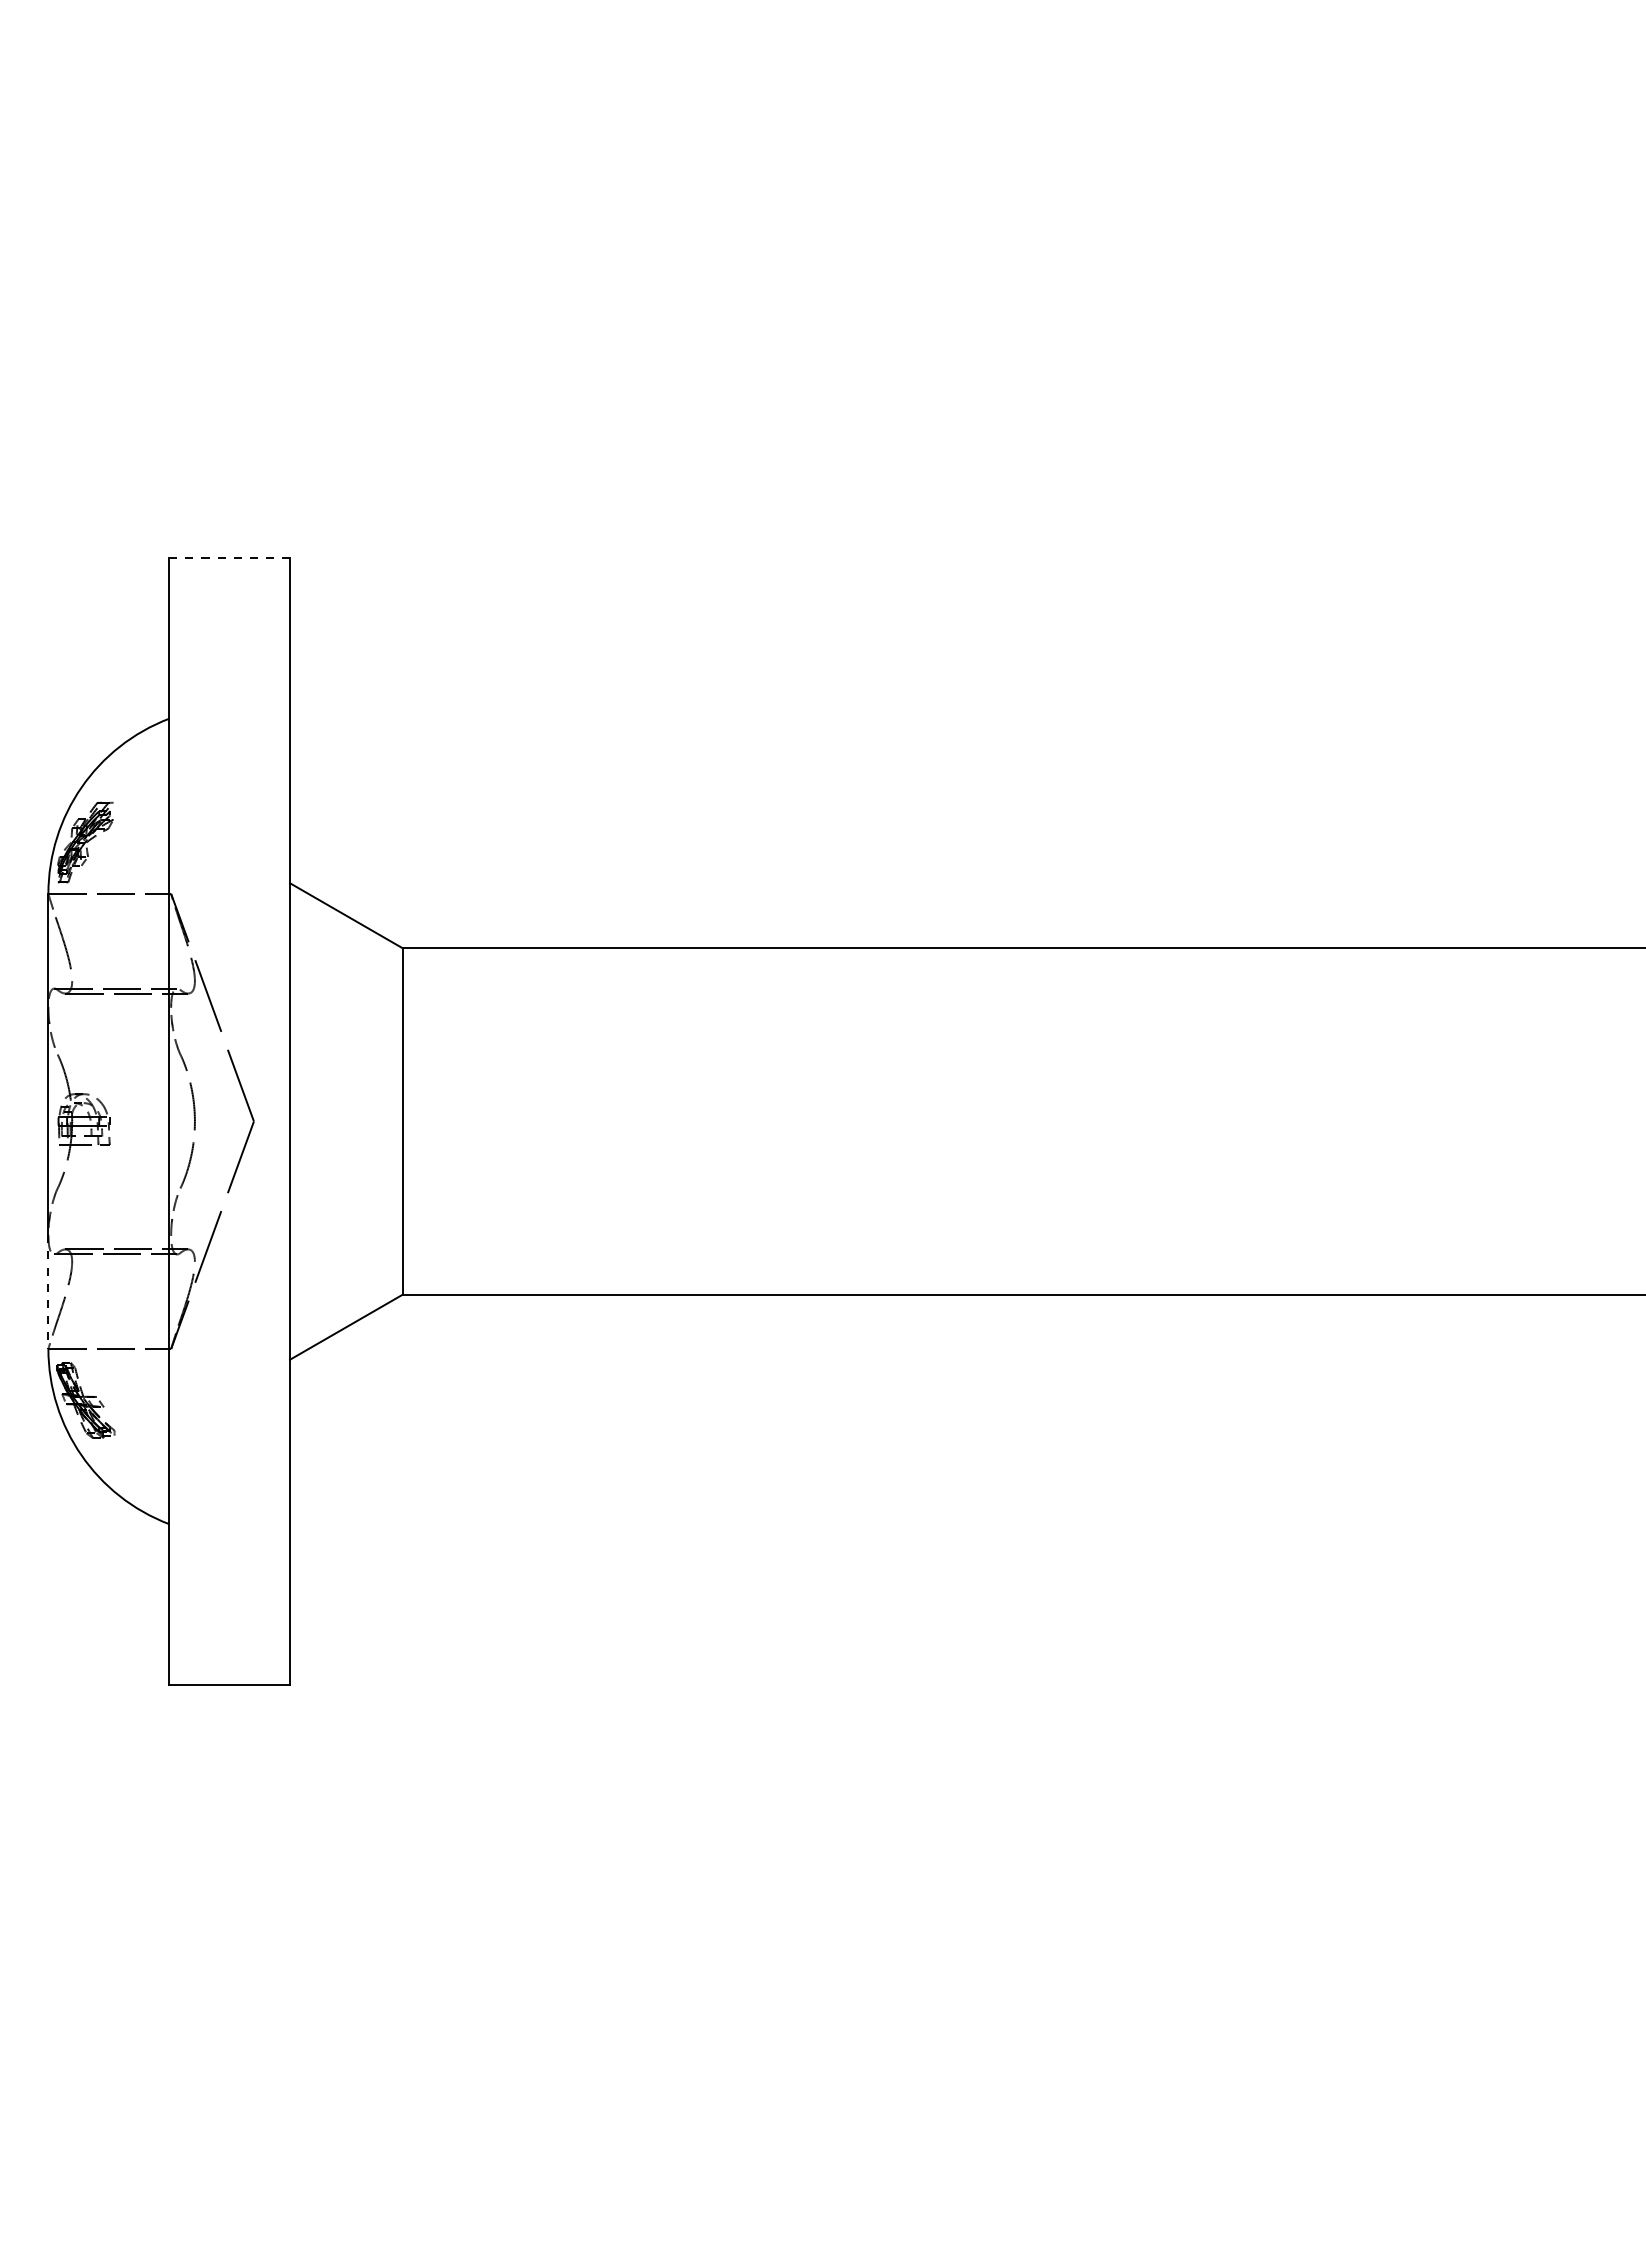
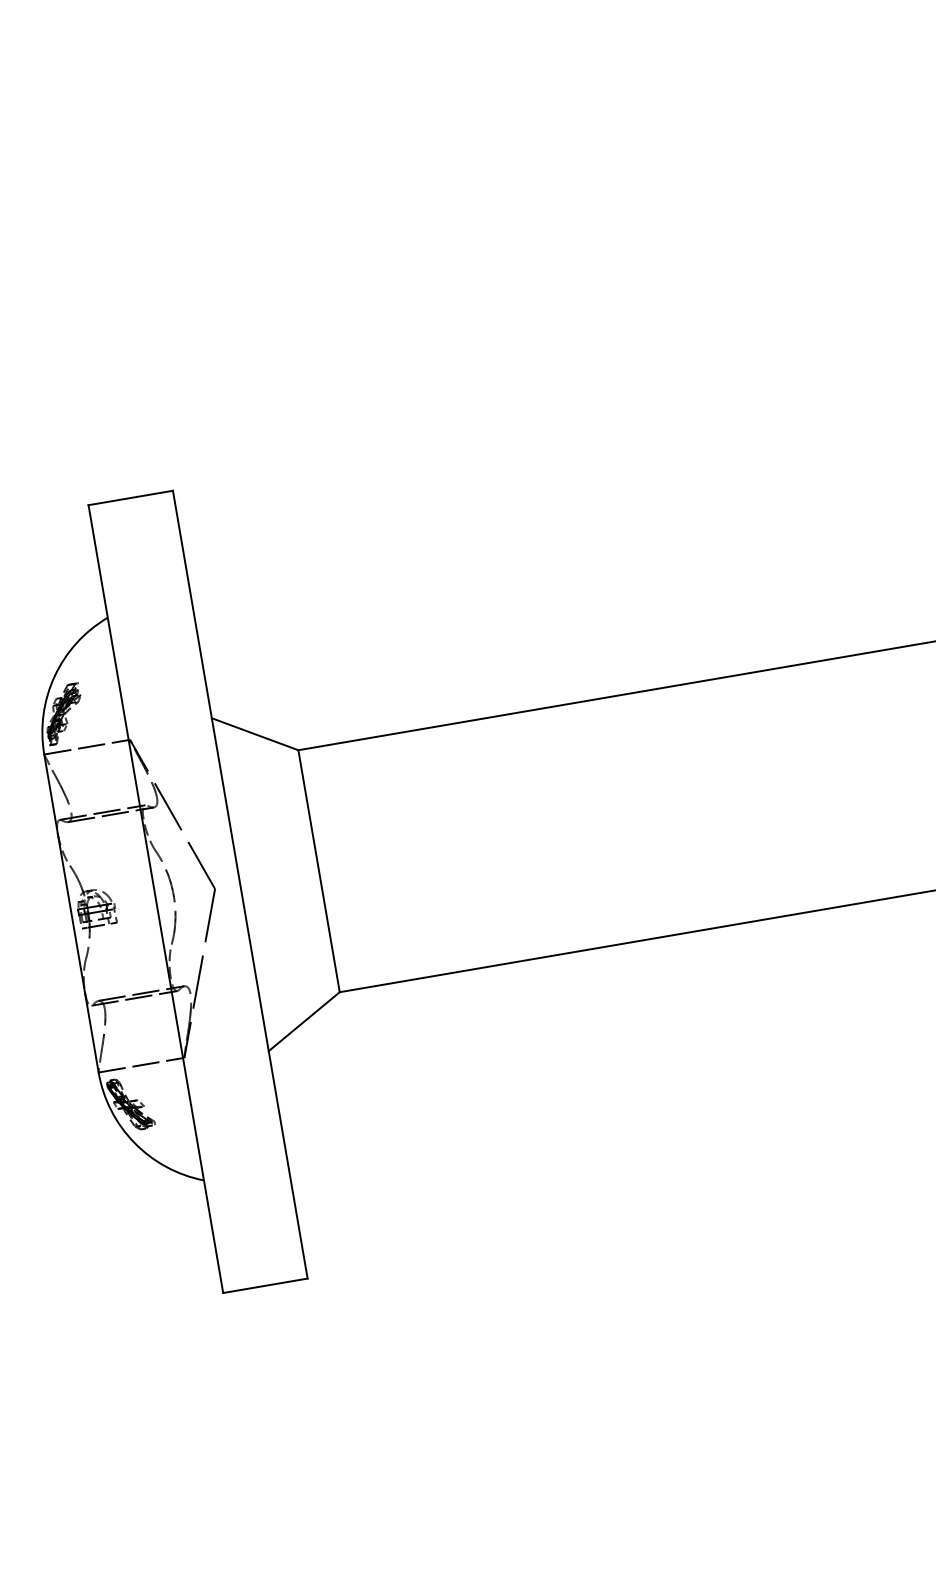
line: (229, 557) -> (130, 497), dashed -> solid
line: (48, 1292) -> (91, 1033), dashed -> solid

